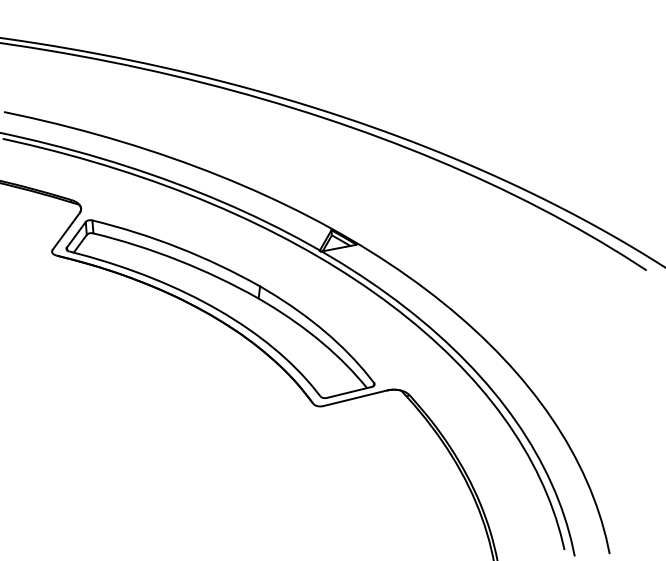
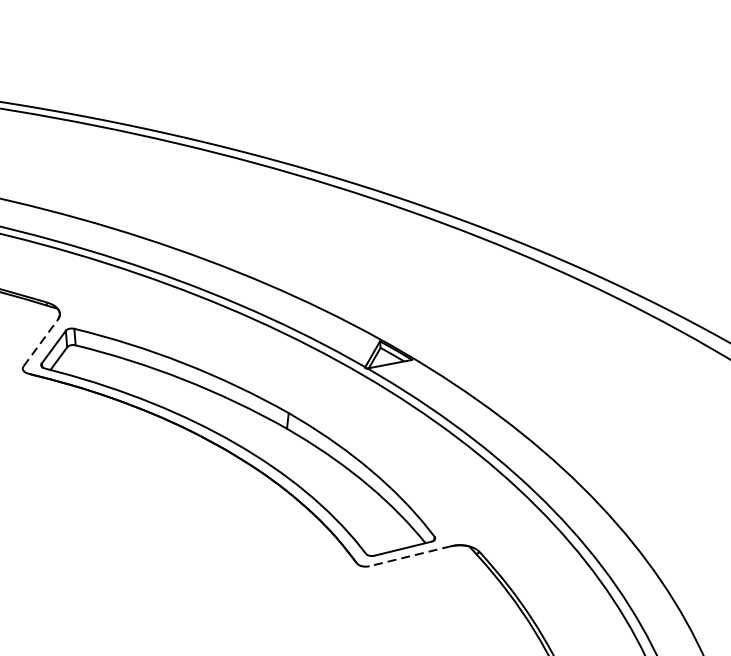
line: (66, 231) -> (41, 342), solid -> dashed
line: (355, 398) -> (410, 556), solid -> dashed

